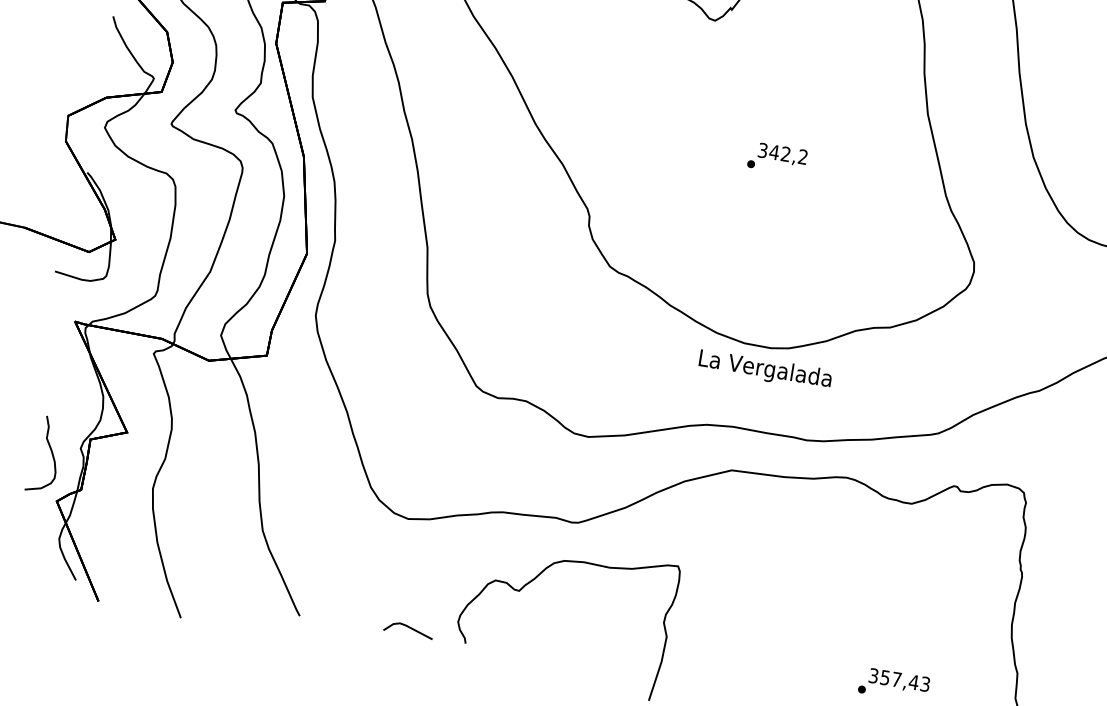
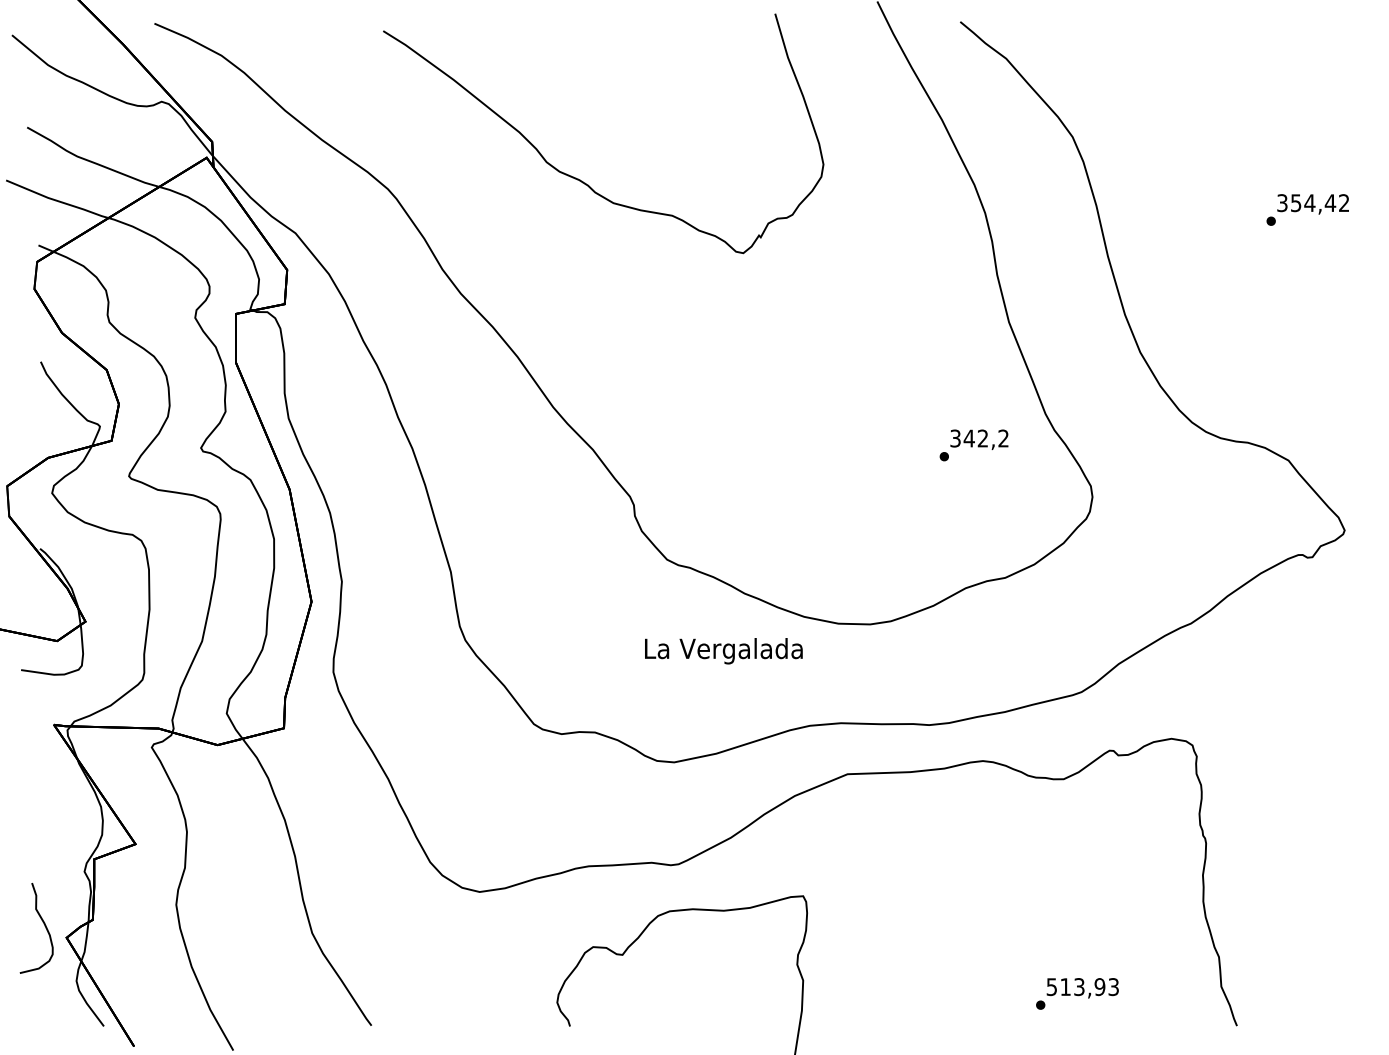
text: (777, 158) -> (973, 445), moved
text: (765, 370) -> (723, 651), moved
curve: (50, 452) -> (43, 924), moved
line: (410, 628) -> (502, 1019), removed
text: (894, 679) -> (1076, 987), 357,43 -> 513,93

